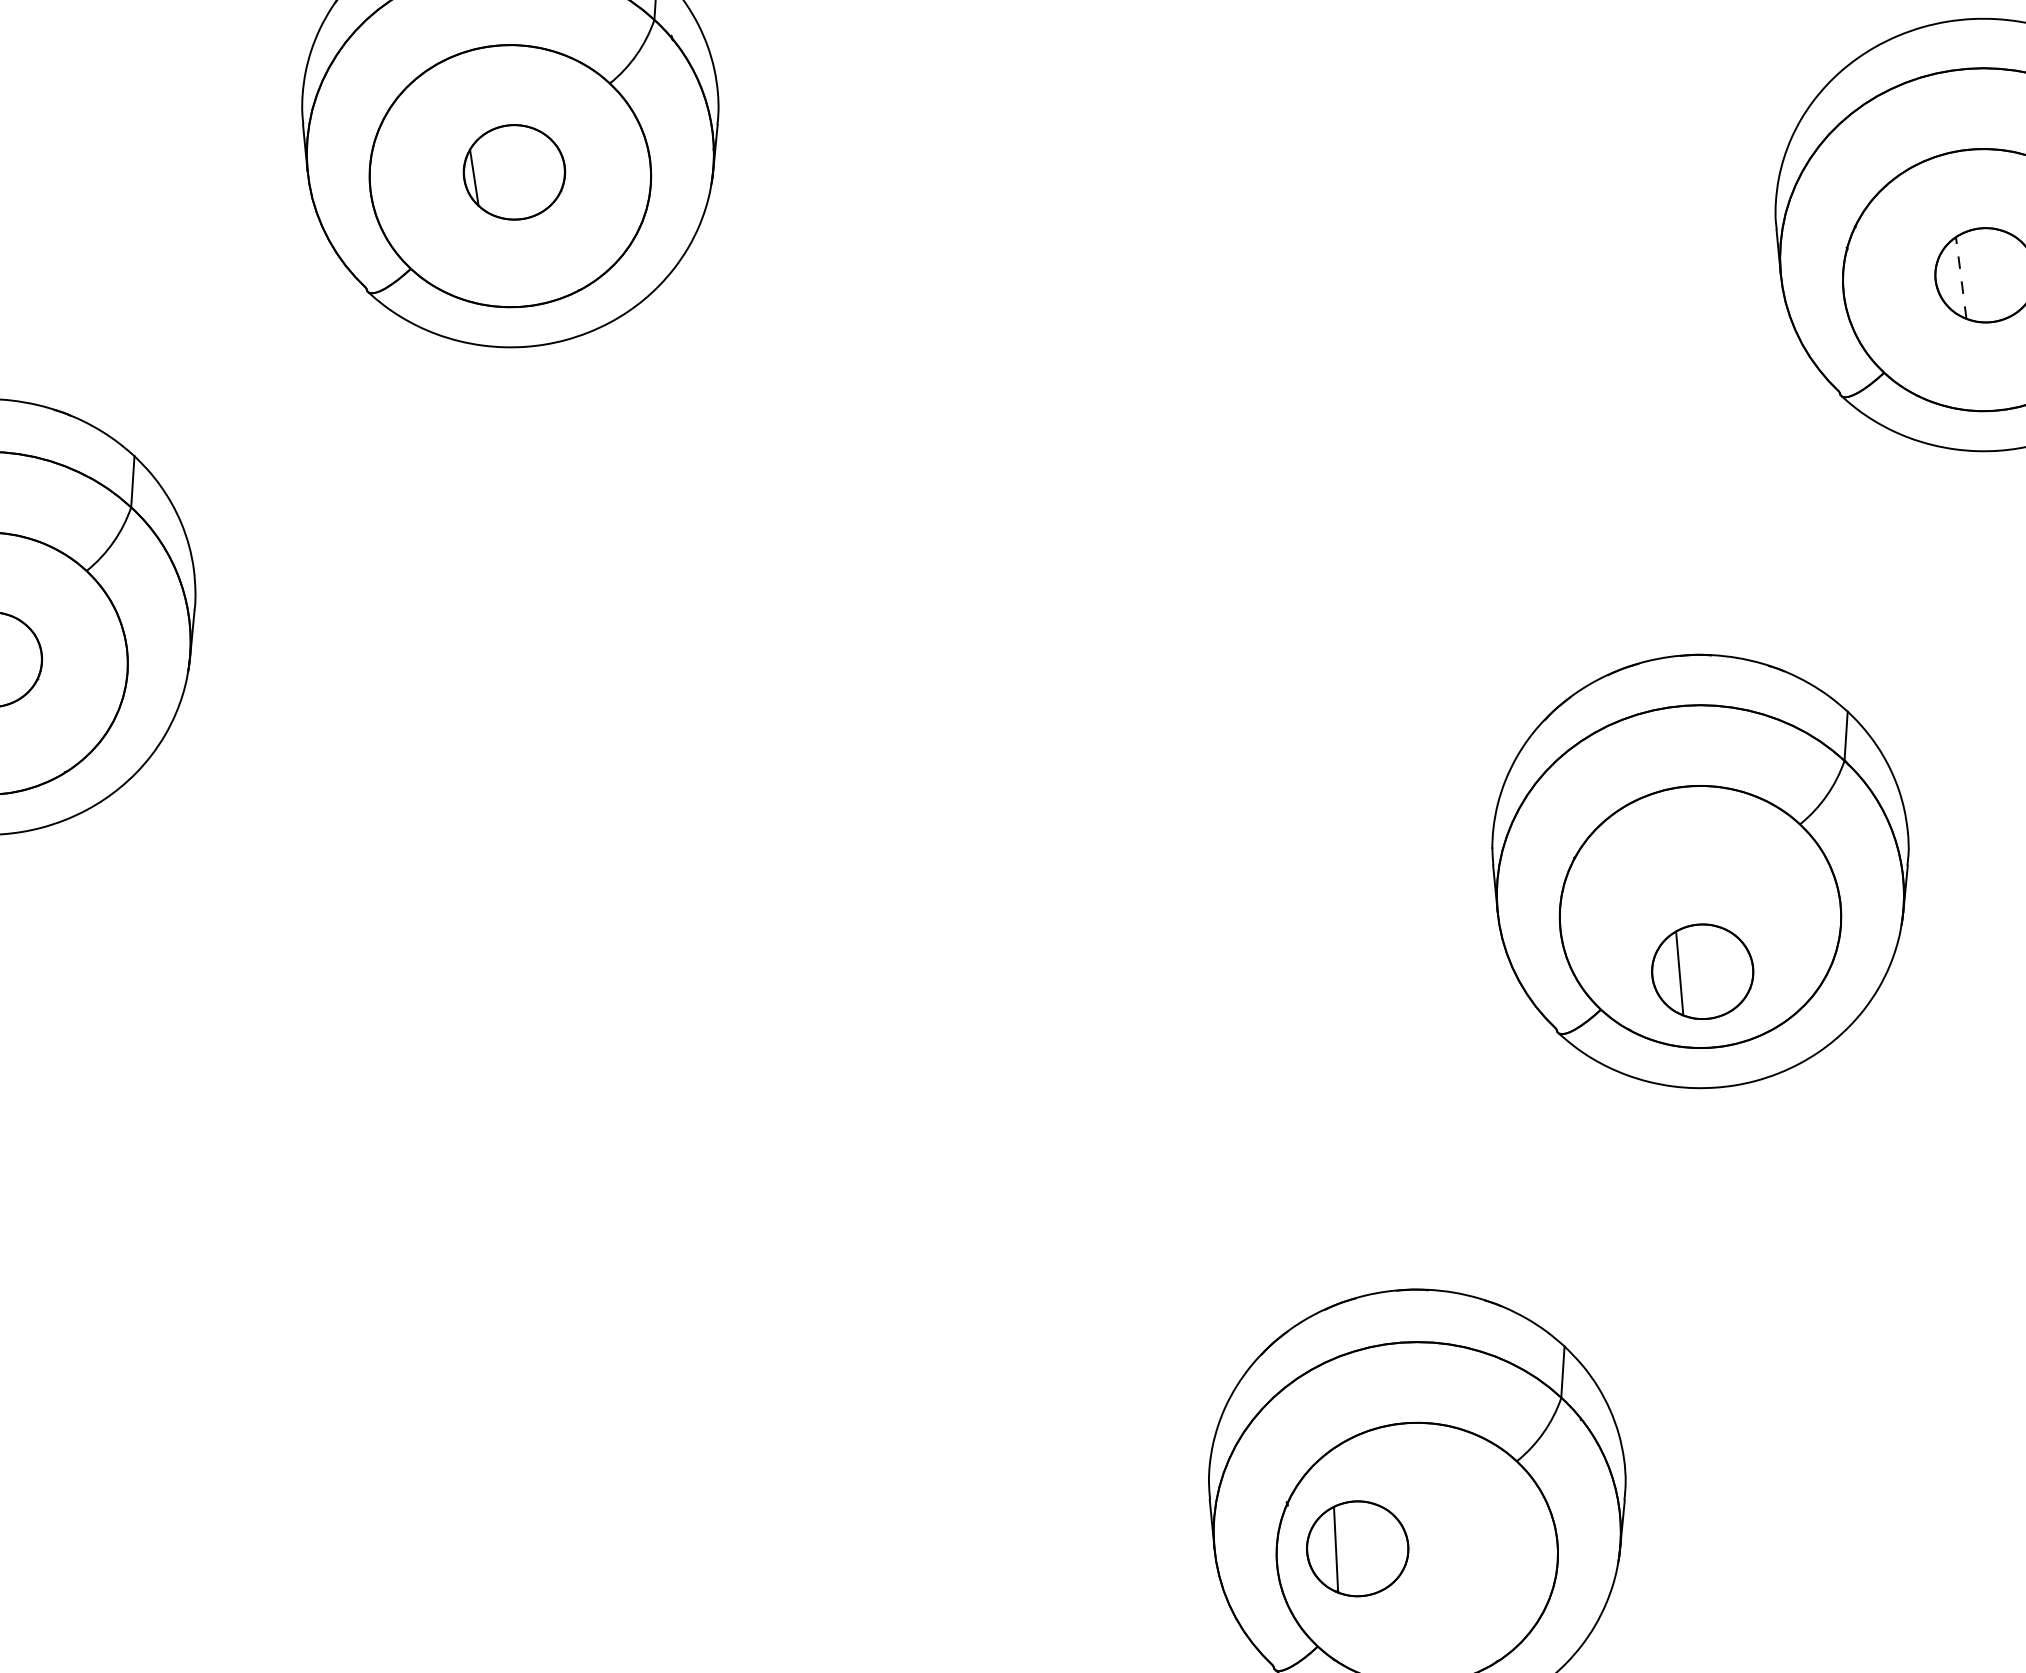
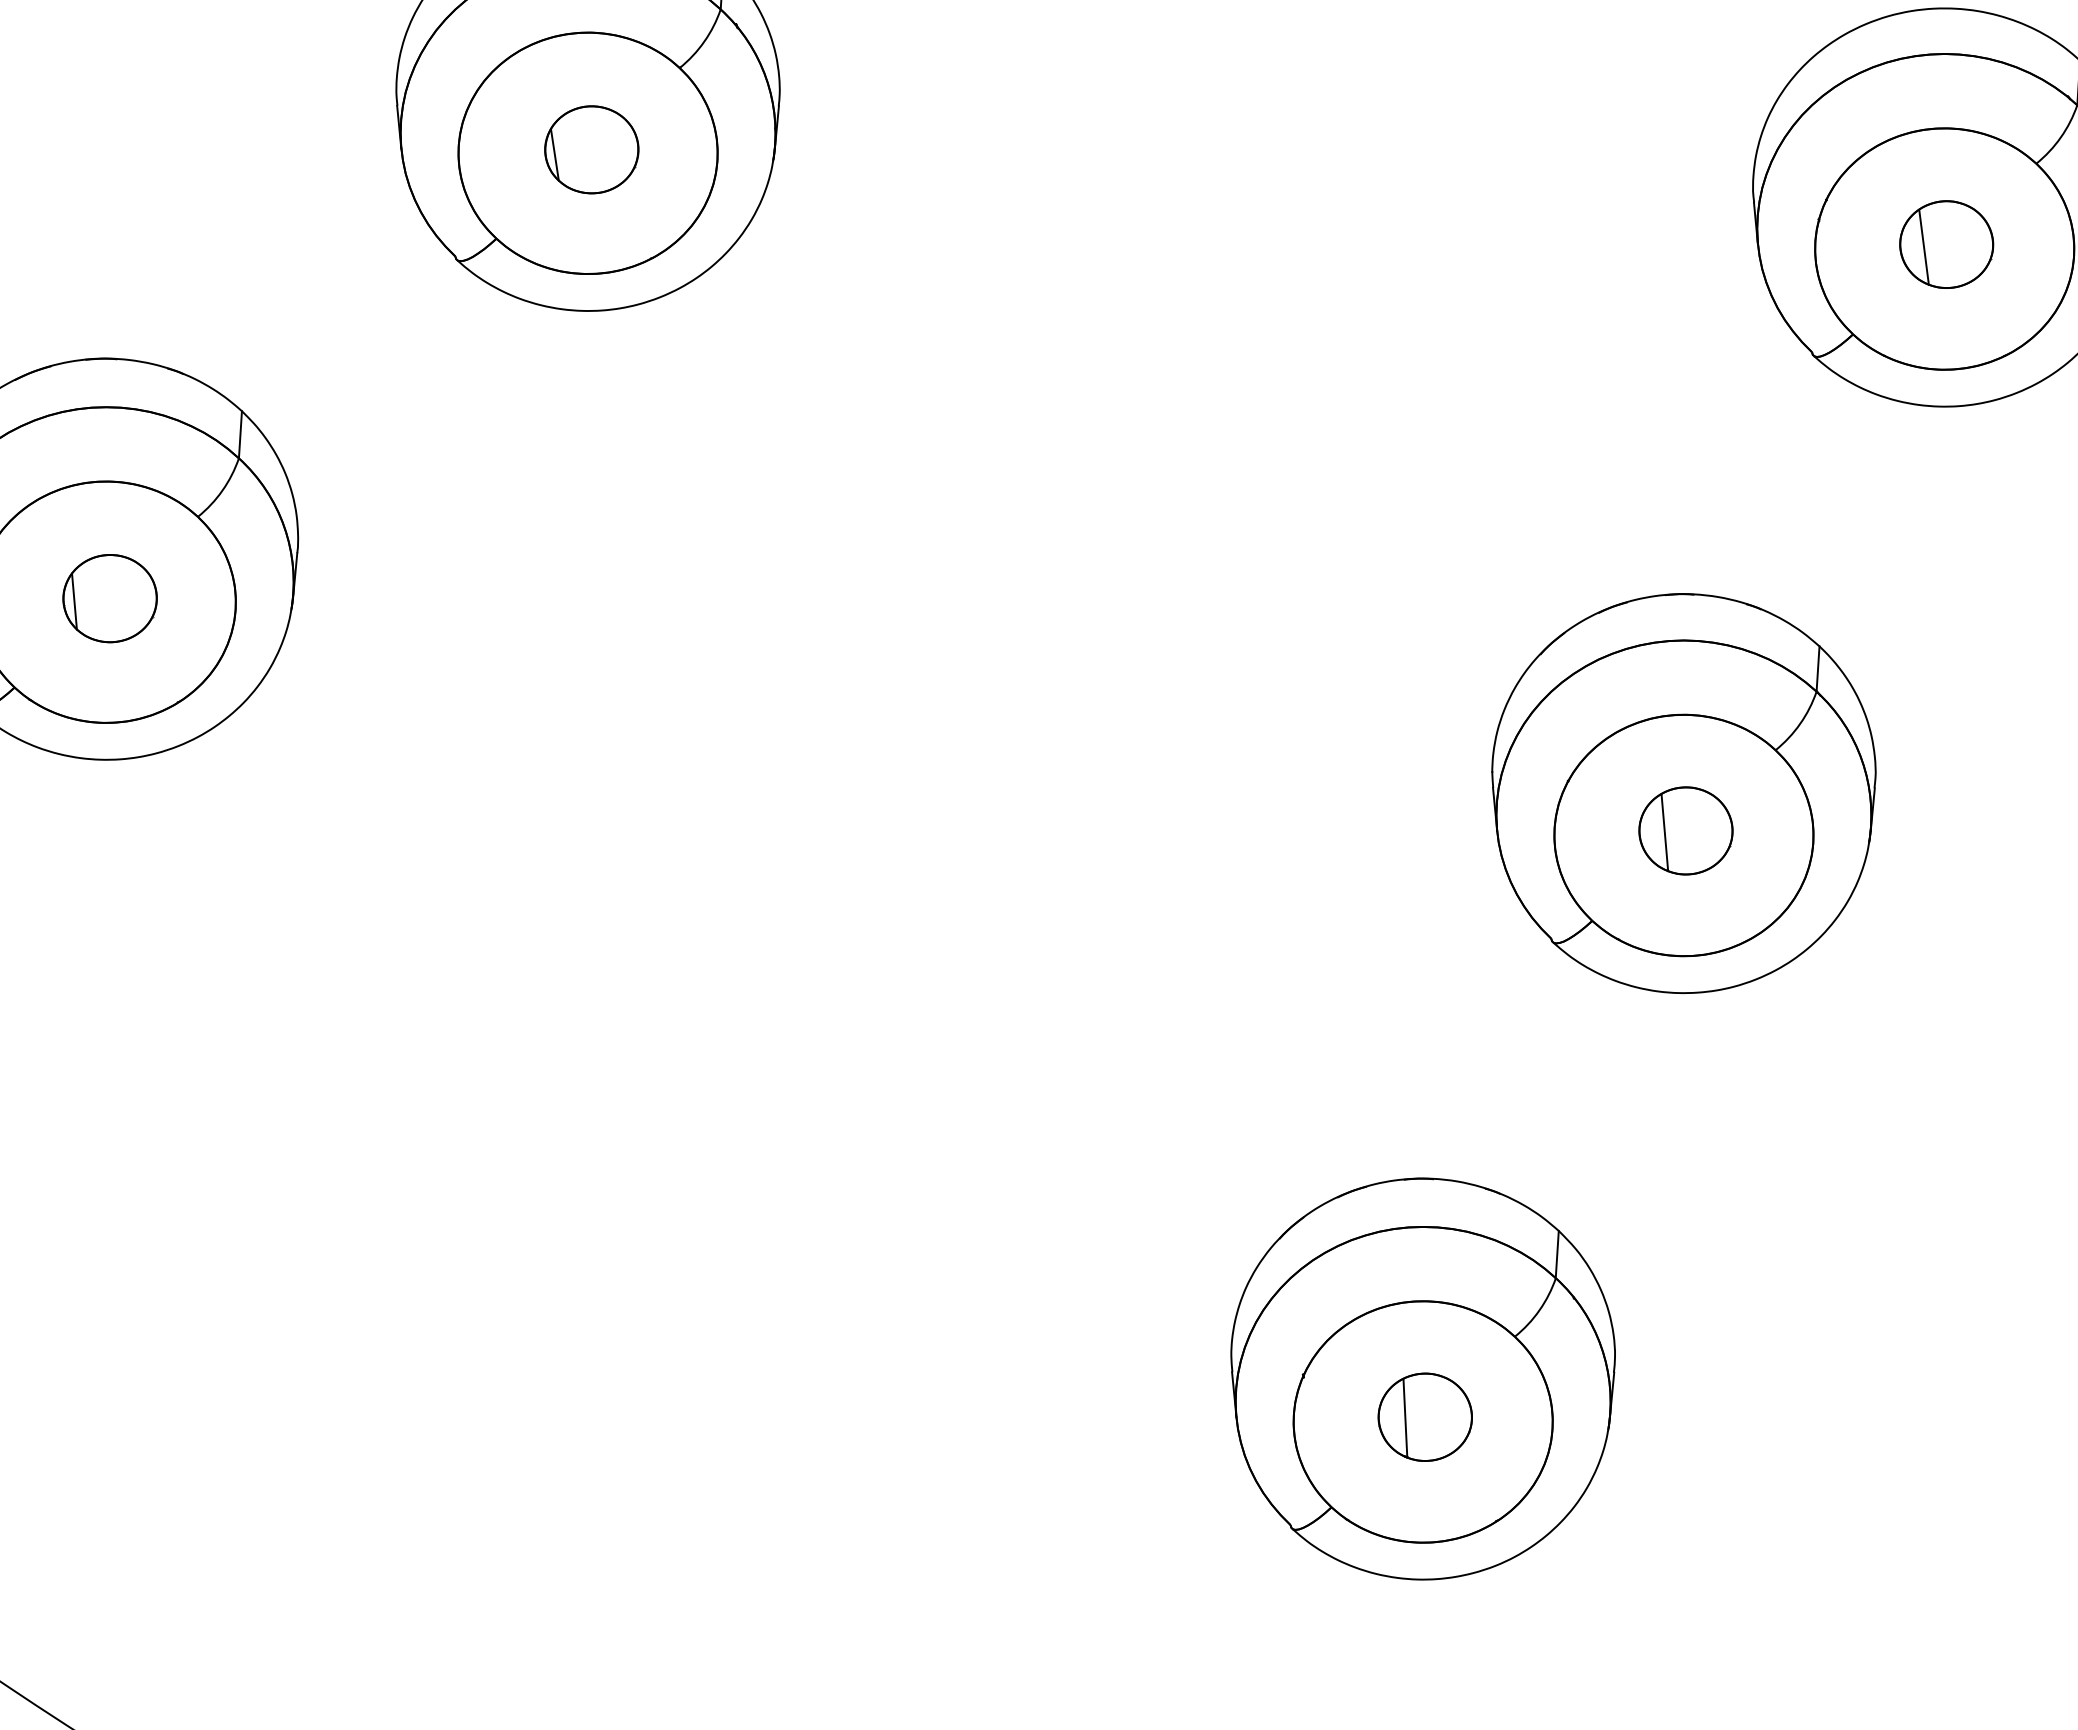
line: (1961, 278) -> (1924, 247), dashed -> solid
part: (1702, 971) -> (1685, 830), moved
part: (1356, 1547) -> (1424, 1416), moved

